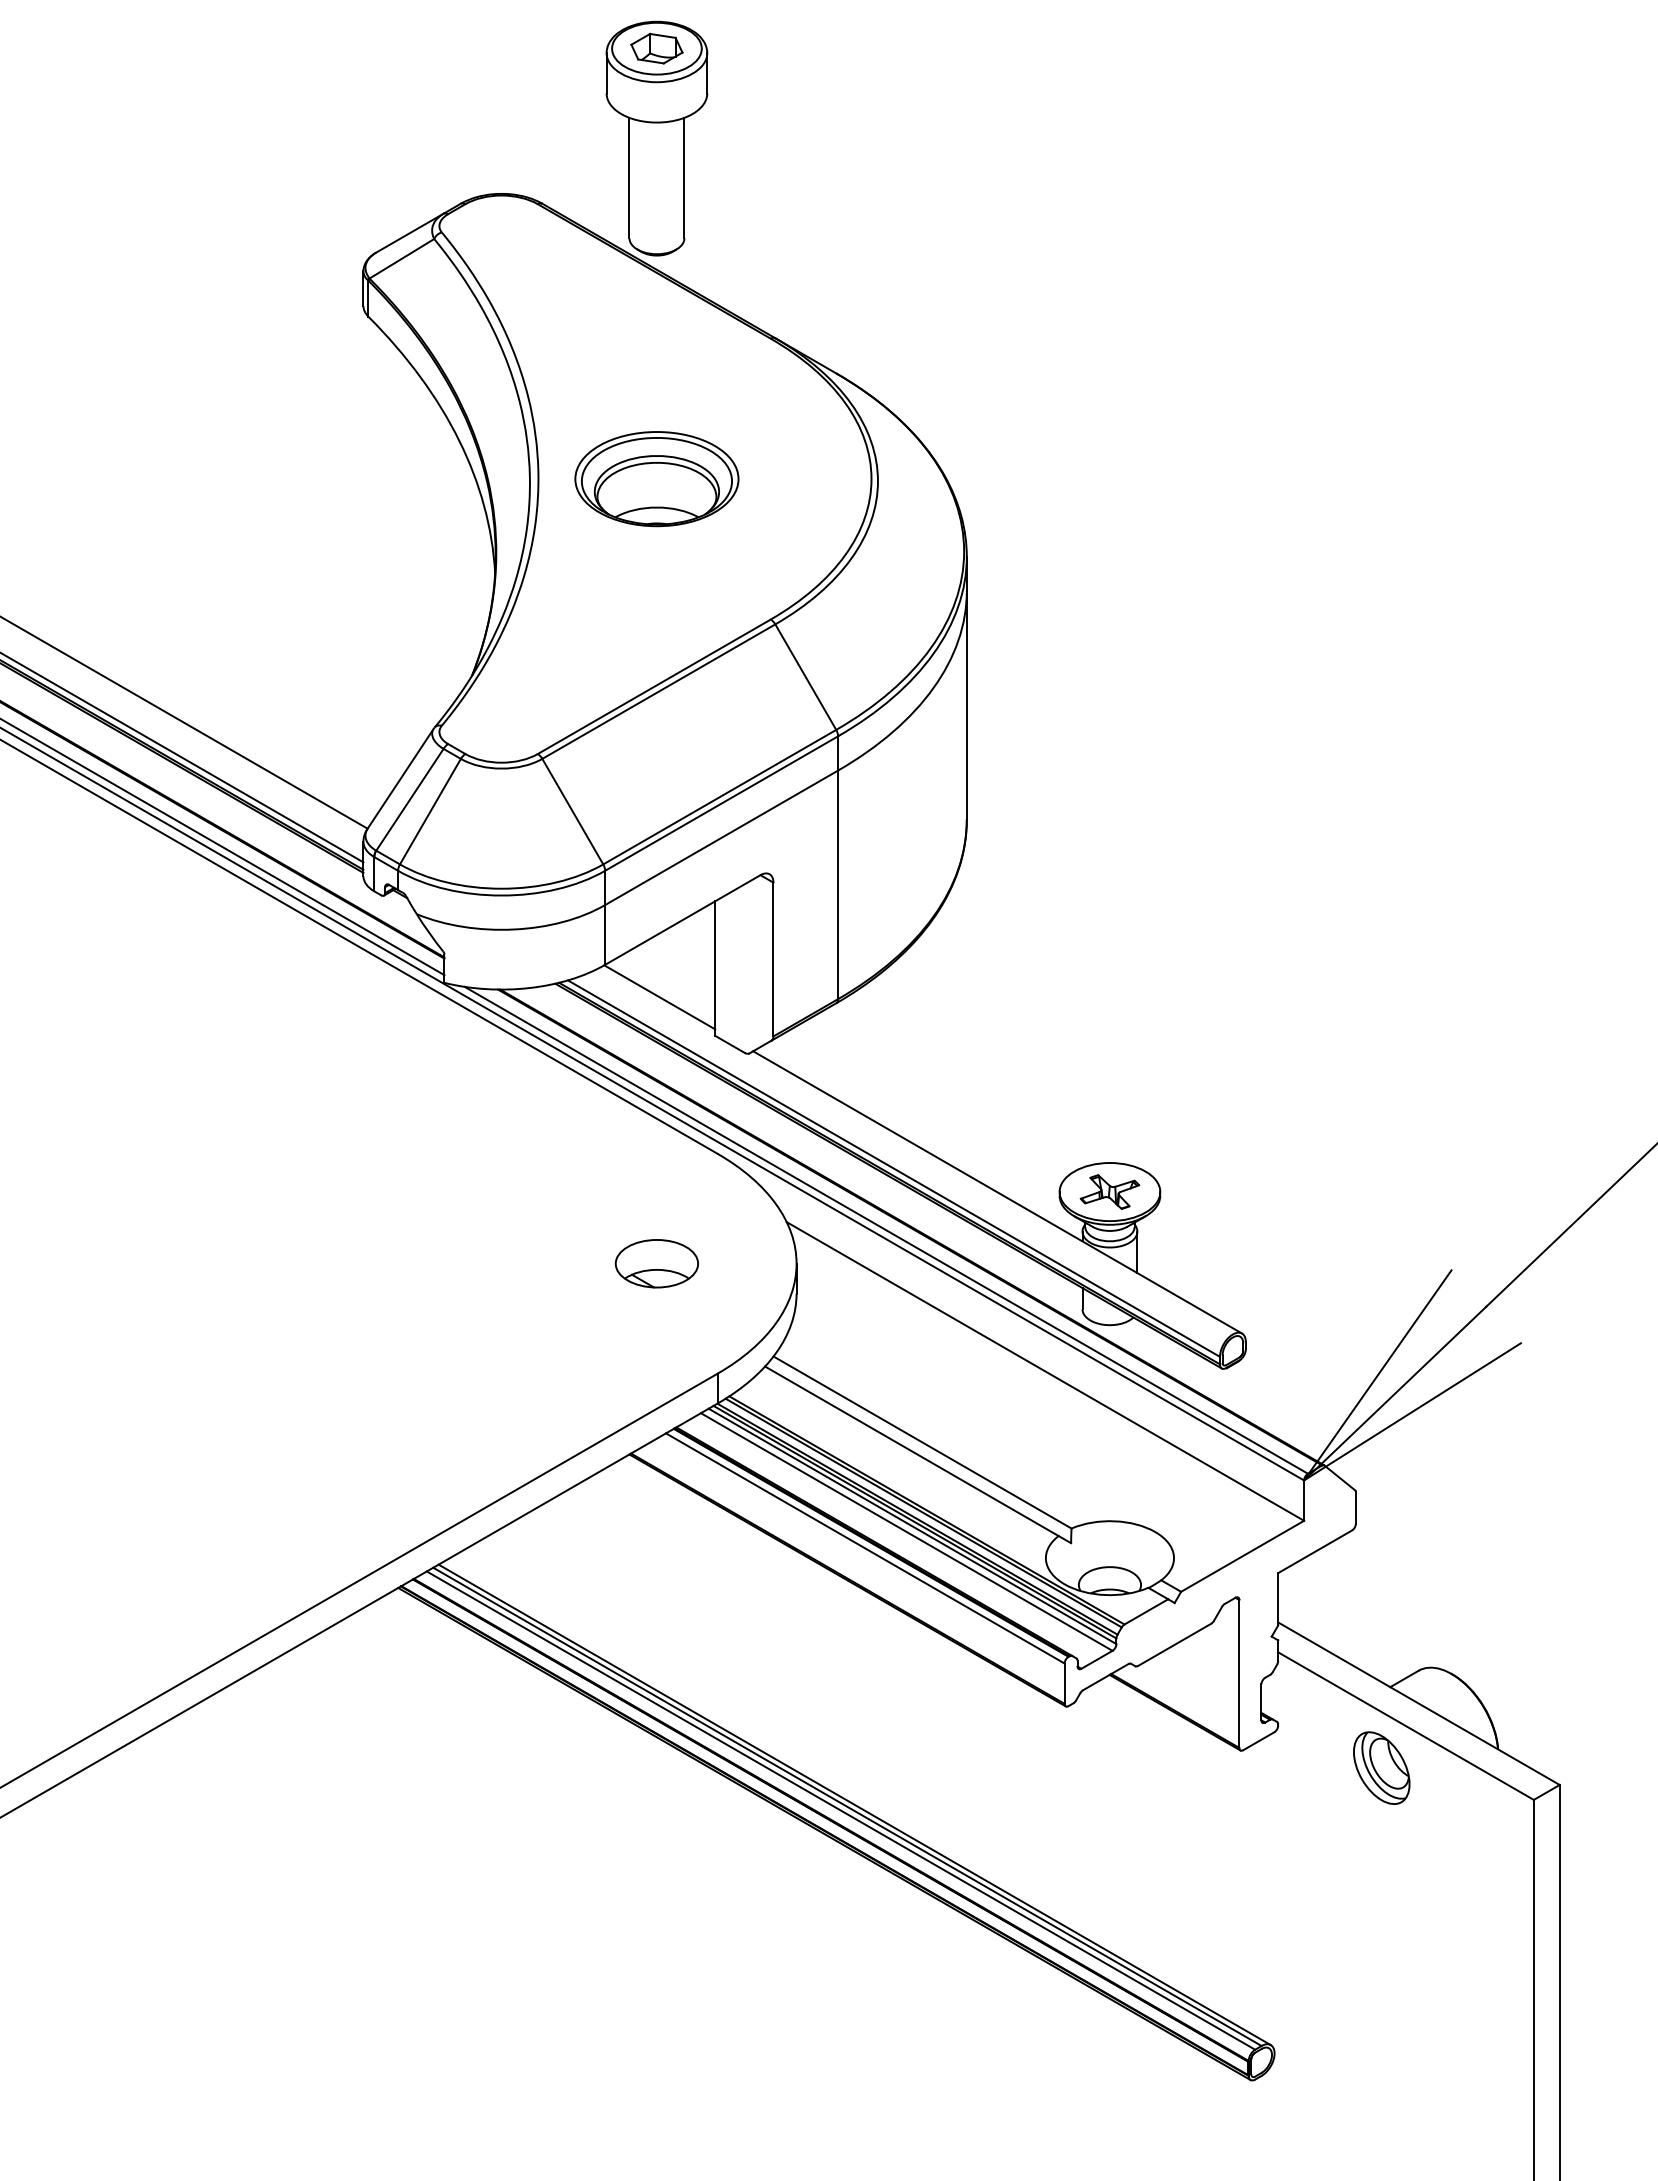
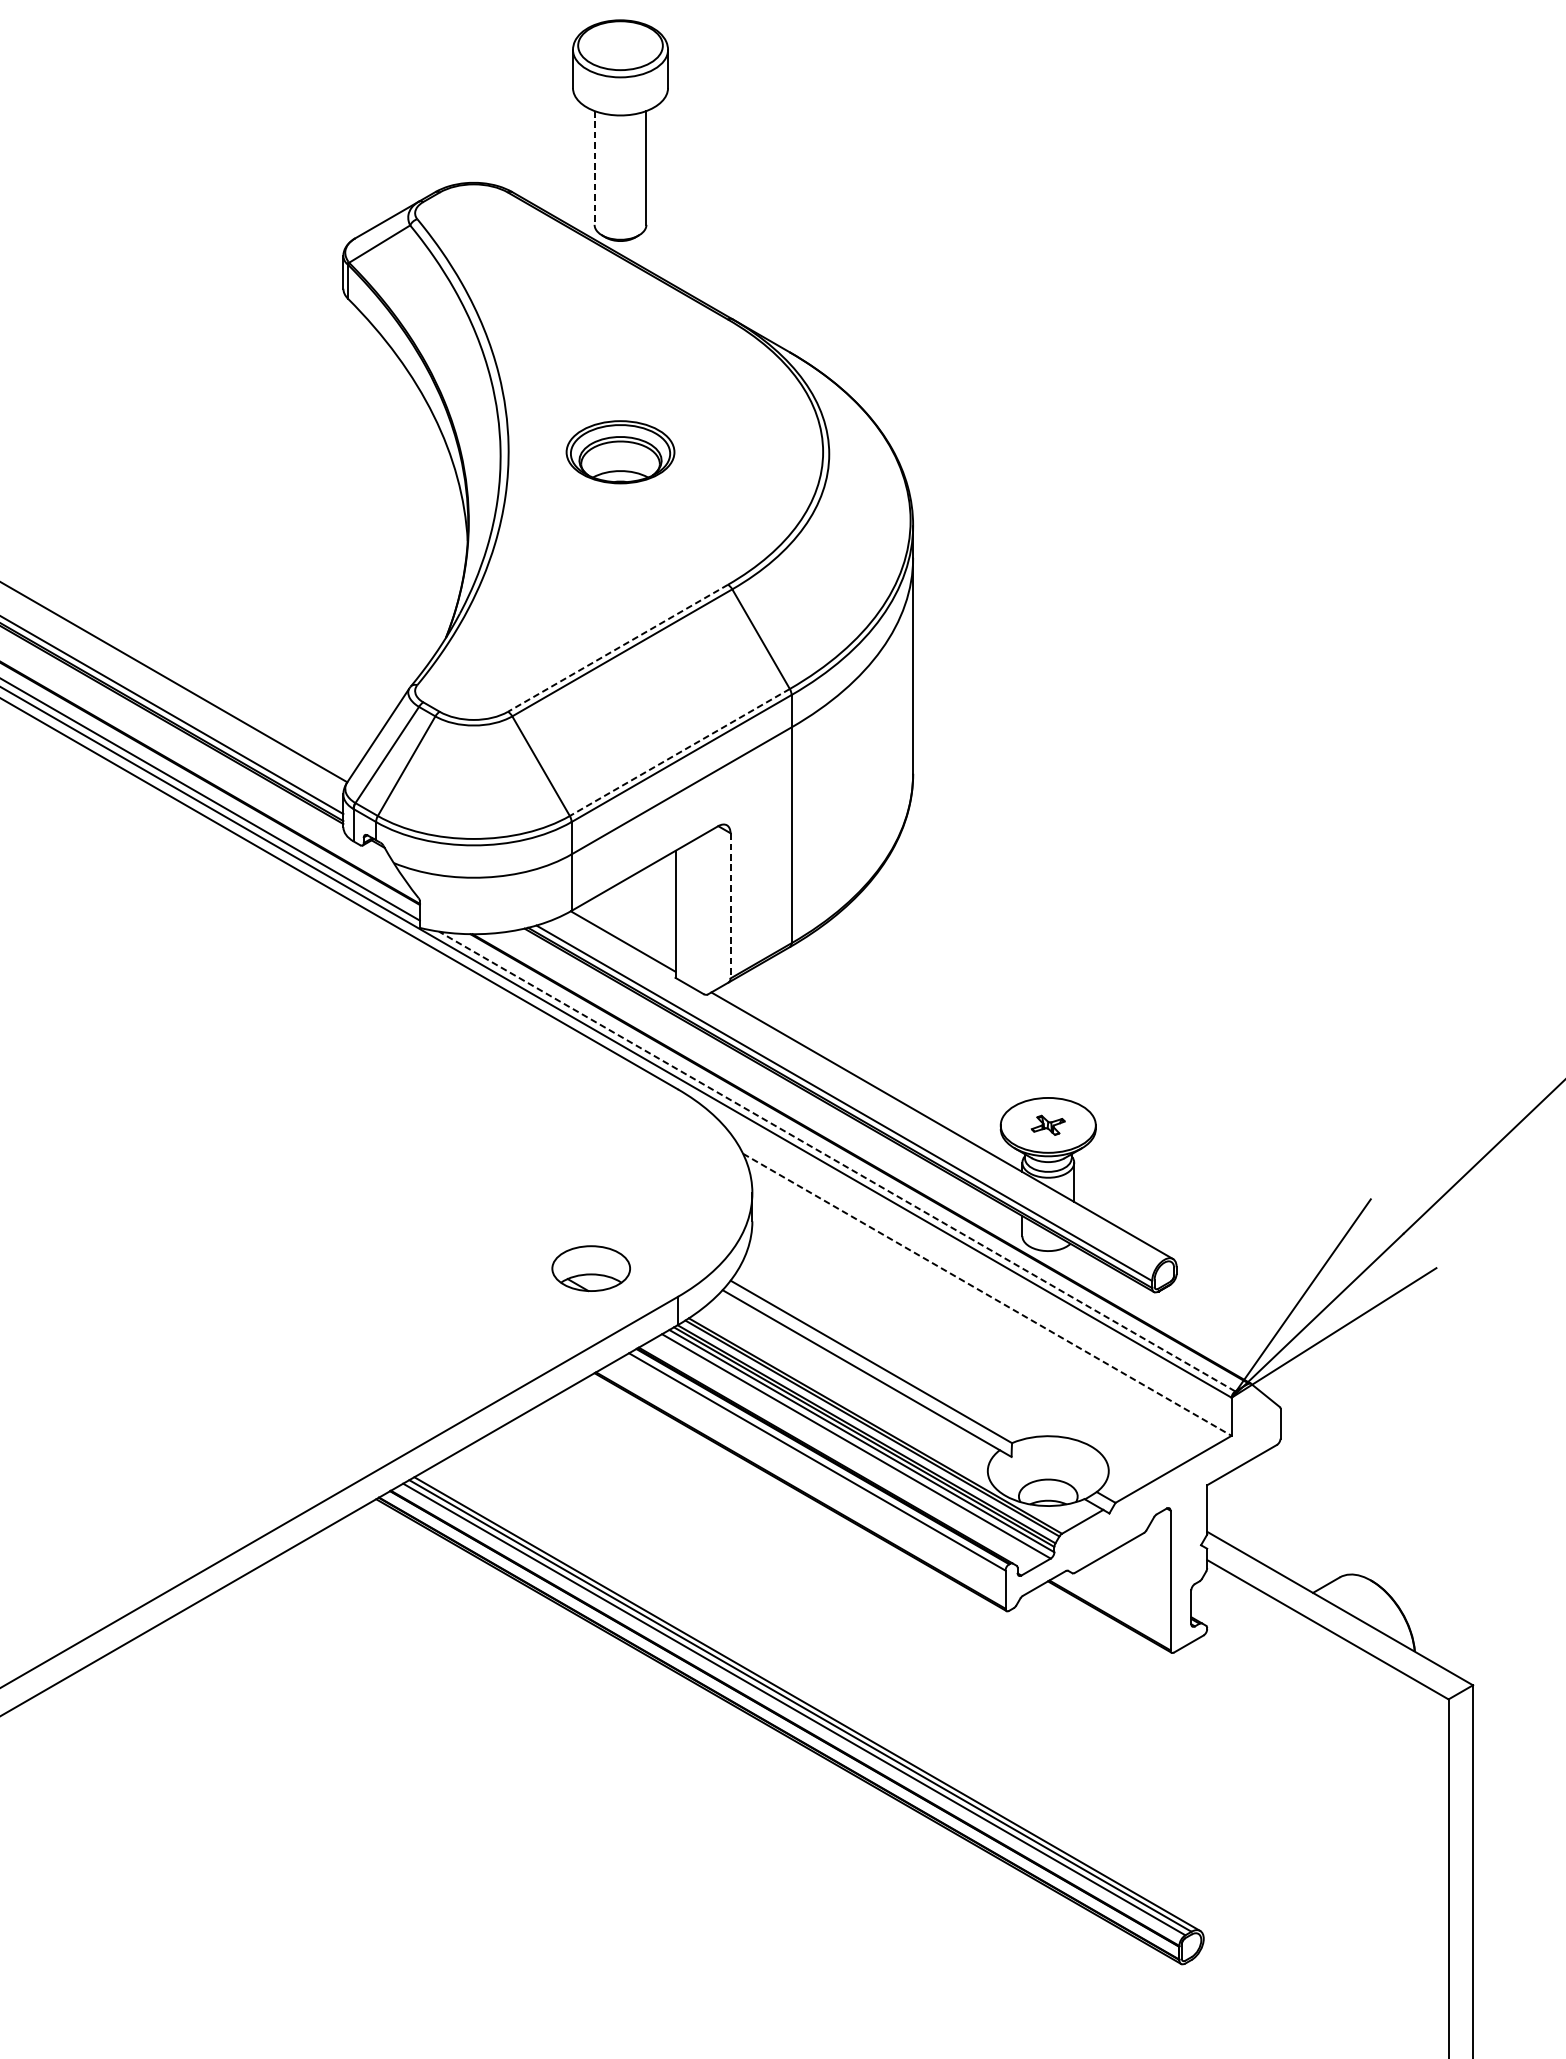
part: (656, 48) -> (620, 45), removed
line: (629, 178) -> (594, 168), solid -> dashed
part: (656, 479) -> (620, 452), size x0.7
line: (654, 686) -> (618, 648), solid -> dashed
line: (719, 797) -> (679, 752), solid -> dashed
line: (773, 959) -> (730, 905), solid -> dashed
part: (1109, 1191) -> (1047, 1124), size x0.6
line: (886, 1230) -> (837, 1161), solid -> dashed
part: (656, 1263) -> (590, 1268), moved
line: (1045, 1371) -> (987, 1294), solid -> dashed
part: (1381, 1767) -> (1304, 1668), removed

